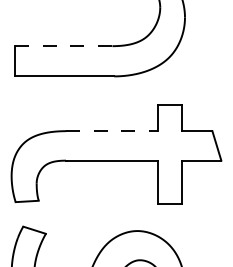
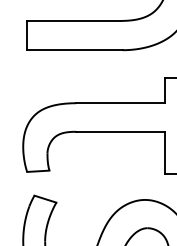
line: (64, 46) -> (74, 21), dashed -> solid
line: (112, 131) -> (120, 103), dashed -> solid

